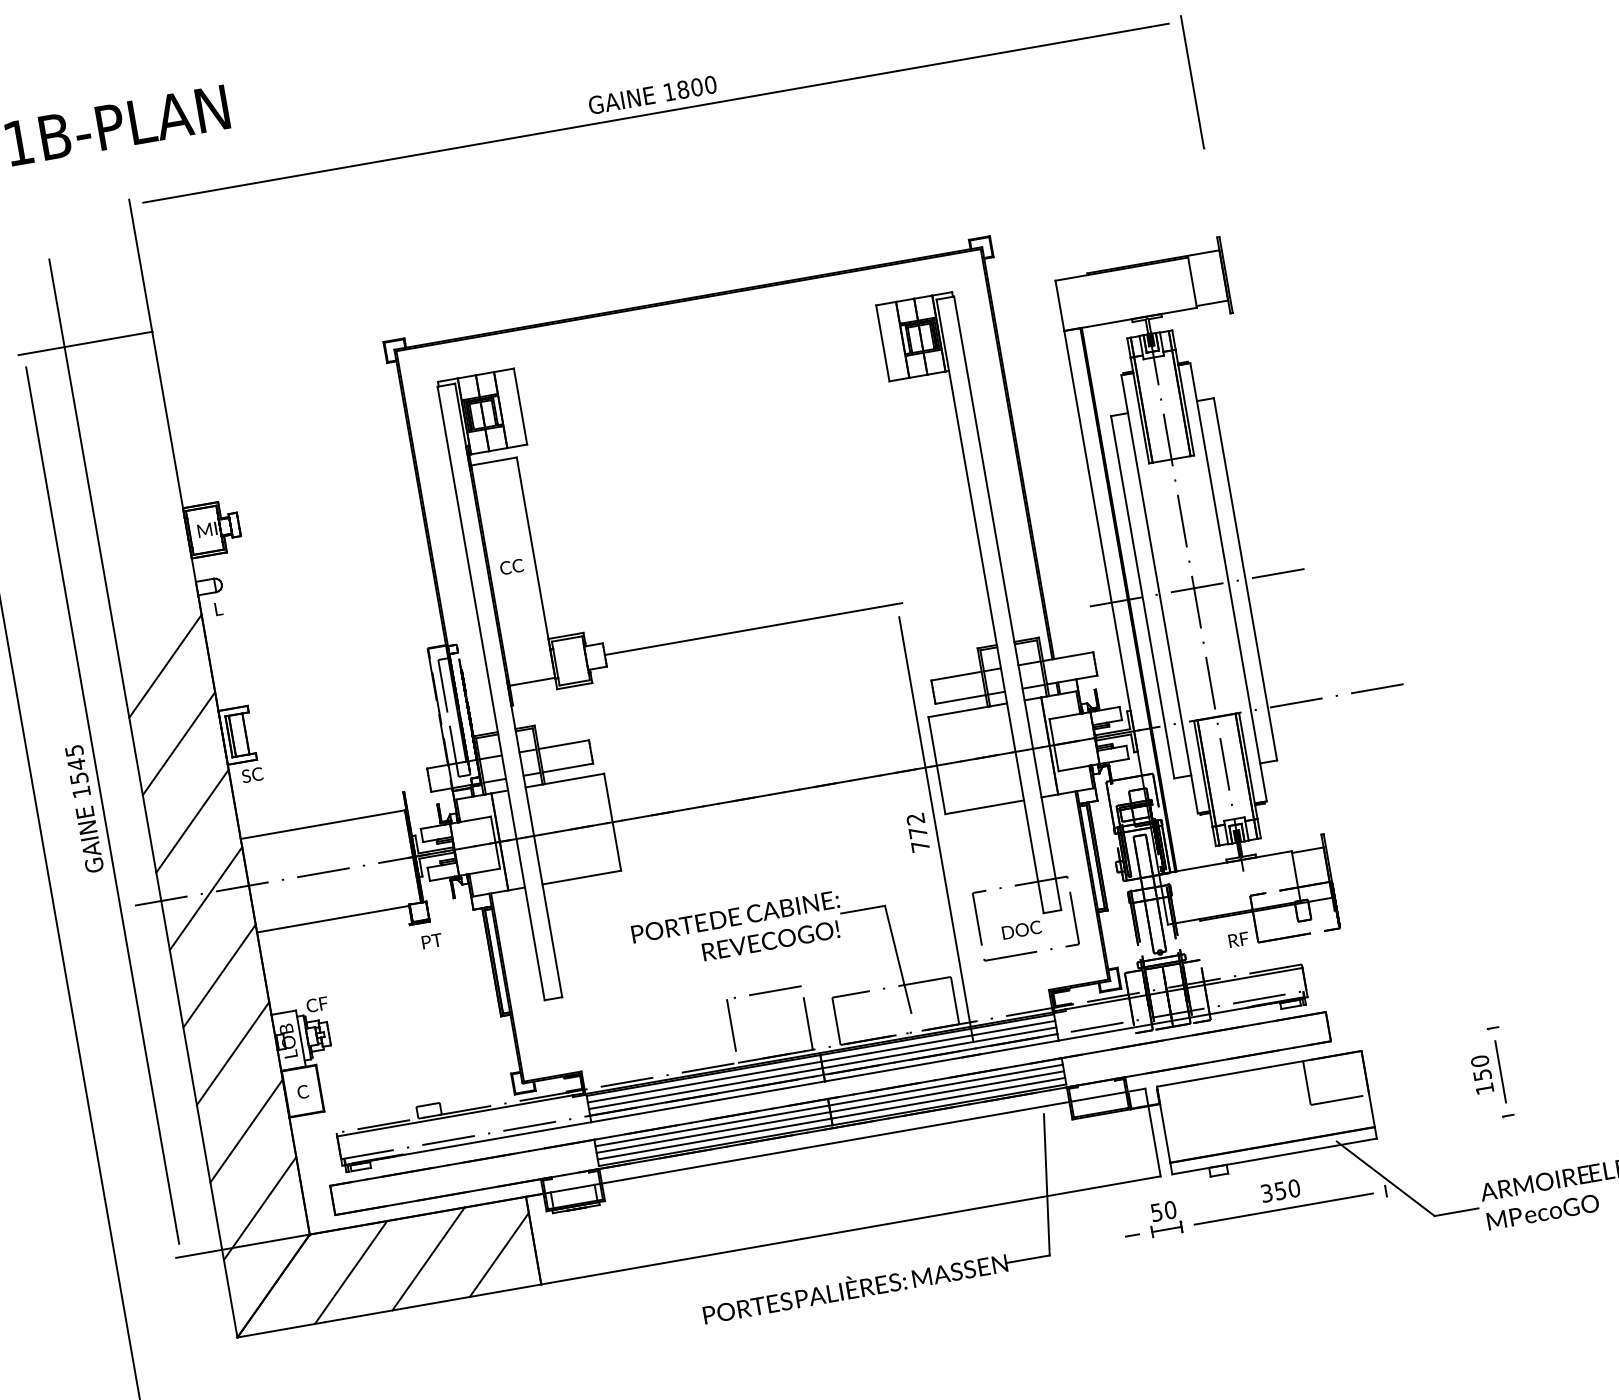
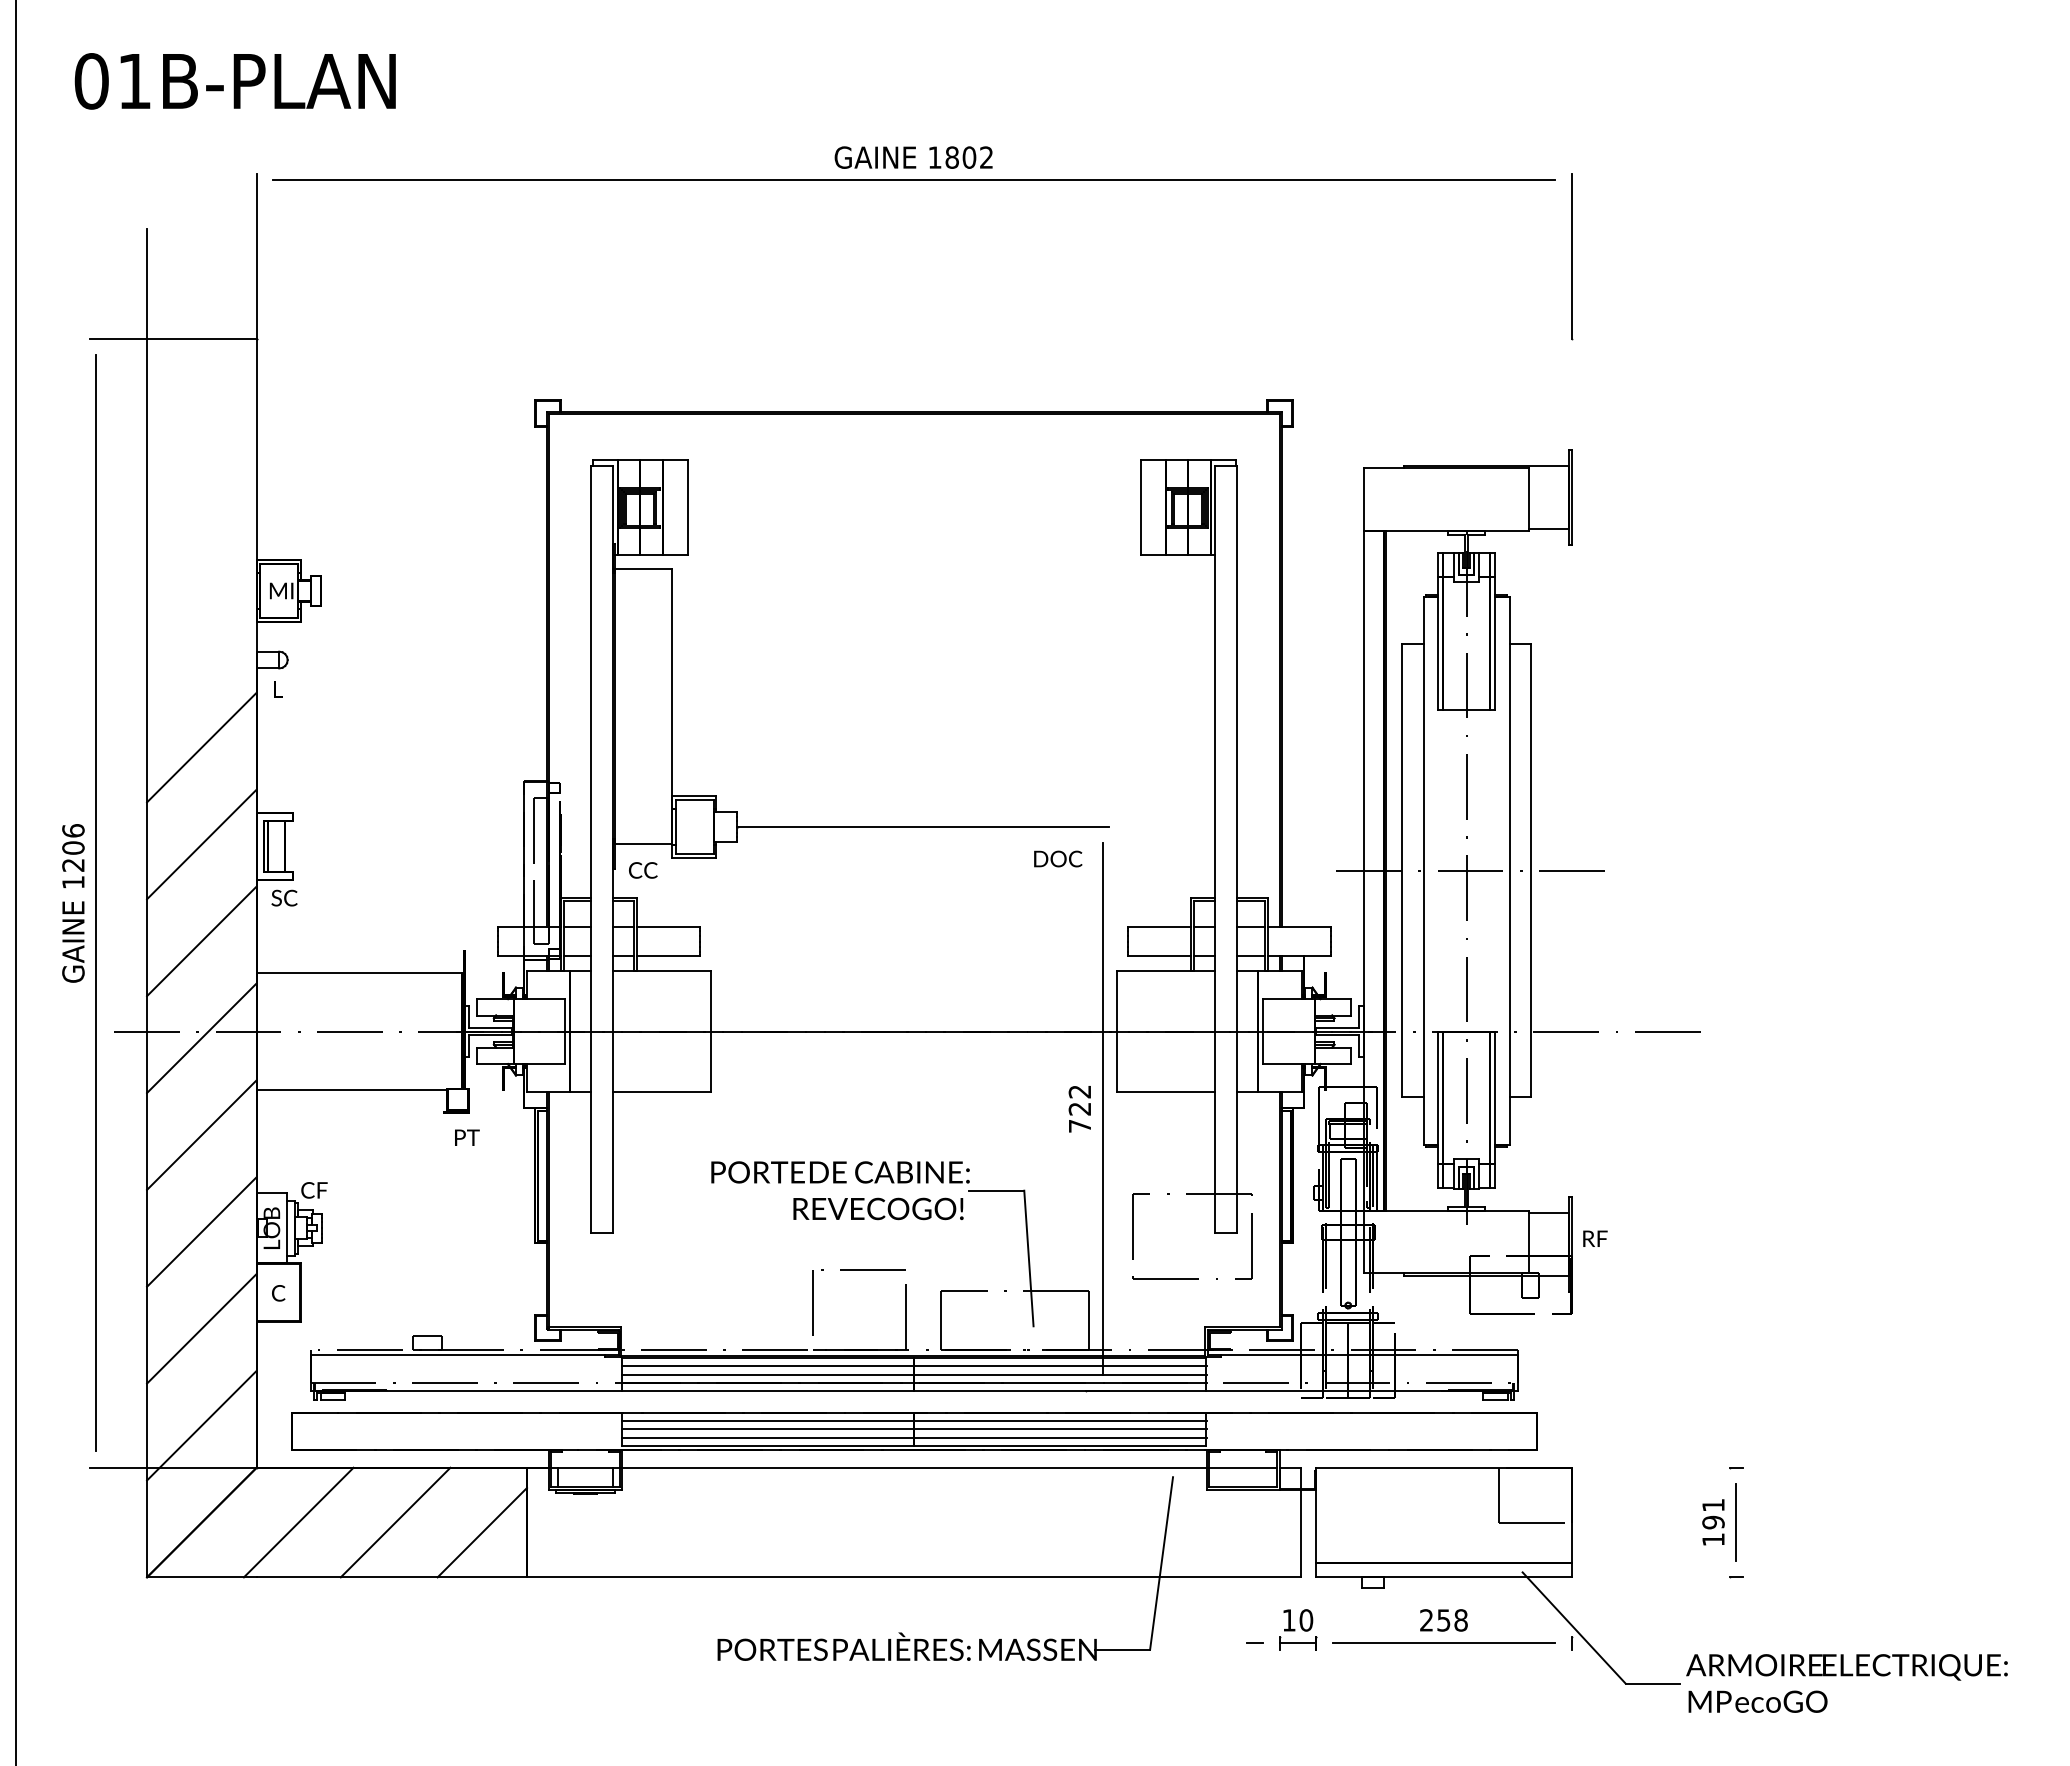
text: (710, 84) -> (986, 157), 1800 -> 1802
text: (512, 566) -> (643, 870), moved
text: (76, 764) -> (73, 847), 1545 -> 1206
text: (917, 832) -> (1079, 1108), 772 -> 722
text: (1022, 929) -> (1058, 858), moved
text: (1238, 939) -> (1595, 1238), moved
text: (1481, 1067) -> (1713, 1513), 150 -> 191
text: (1280, 1191) -> (1443, 1620), 350 -> 258
text: (1156, 1212) -> (1288, 1620), 50 -> 10

